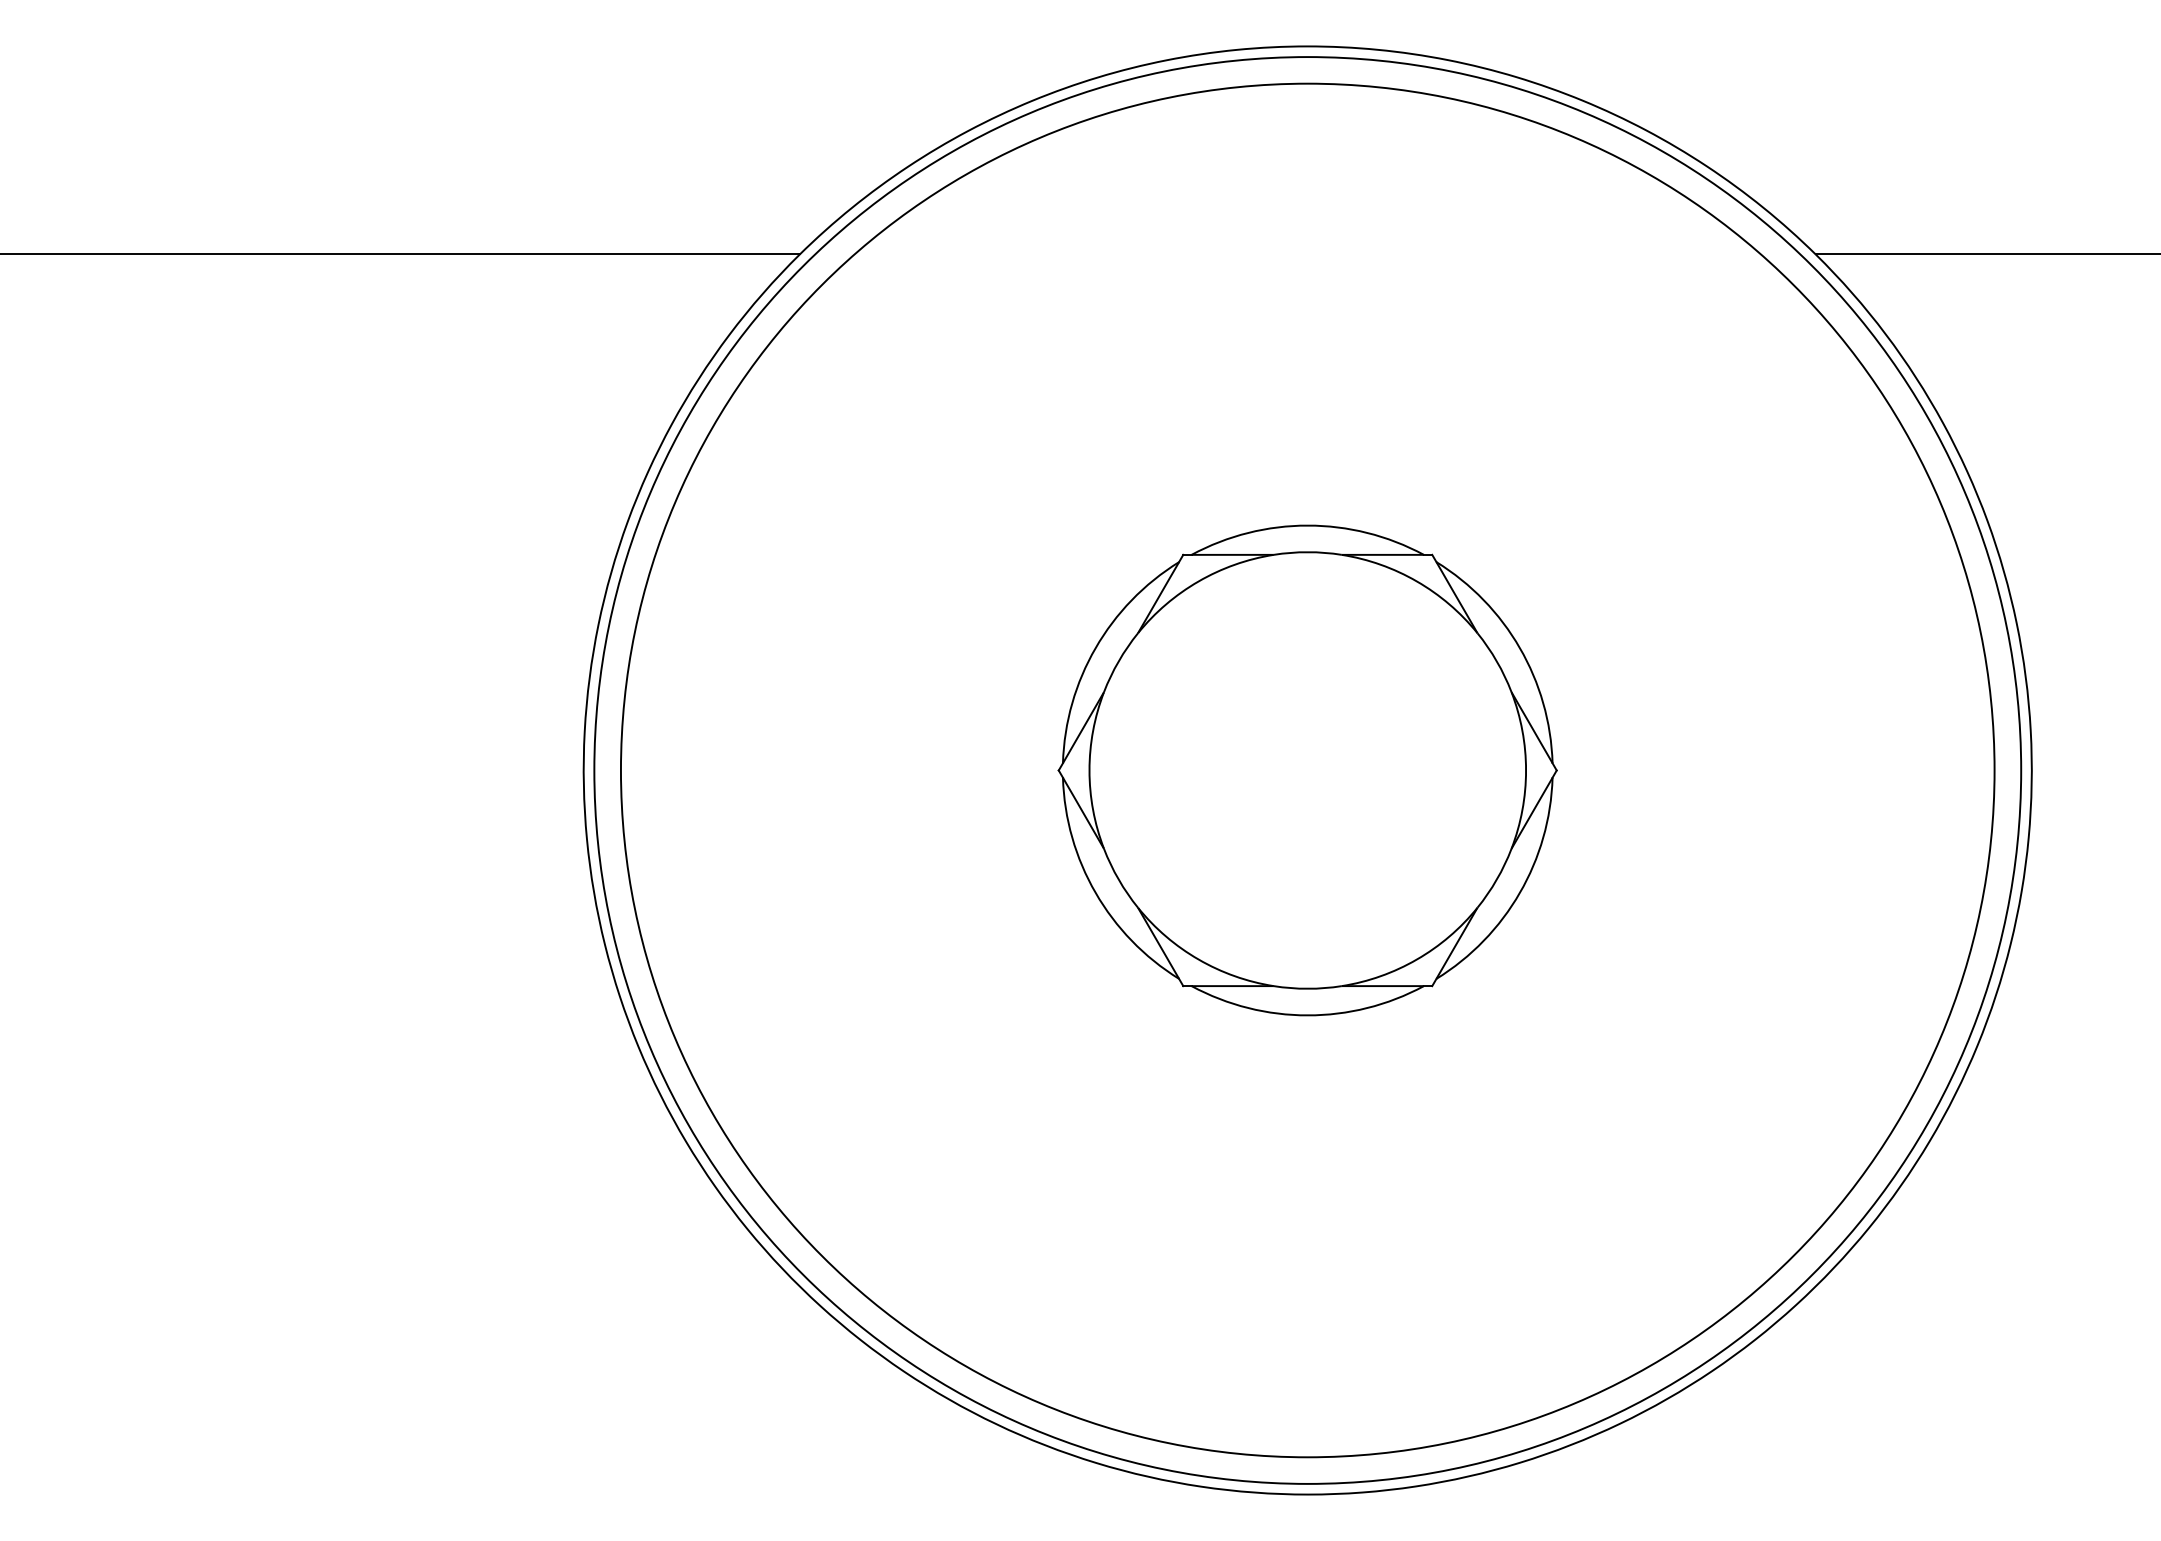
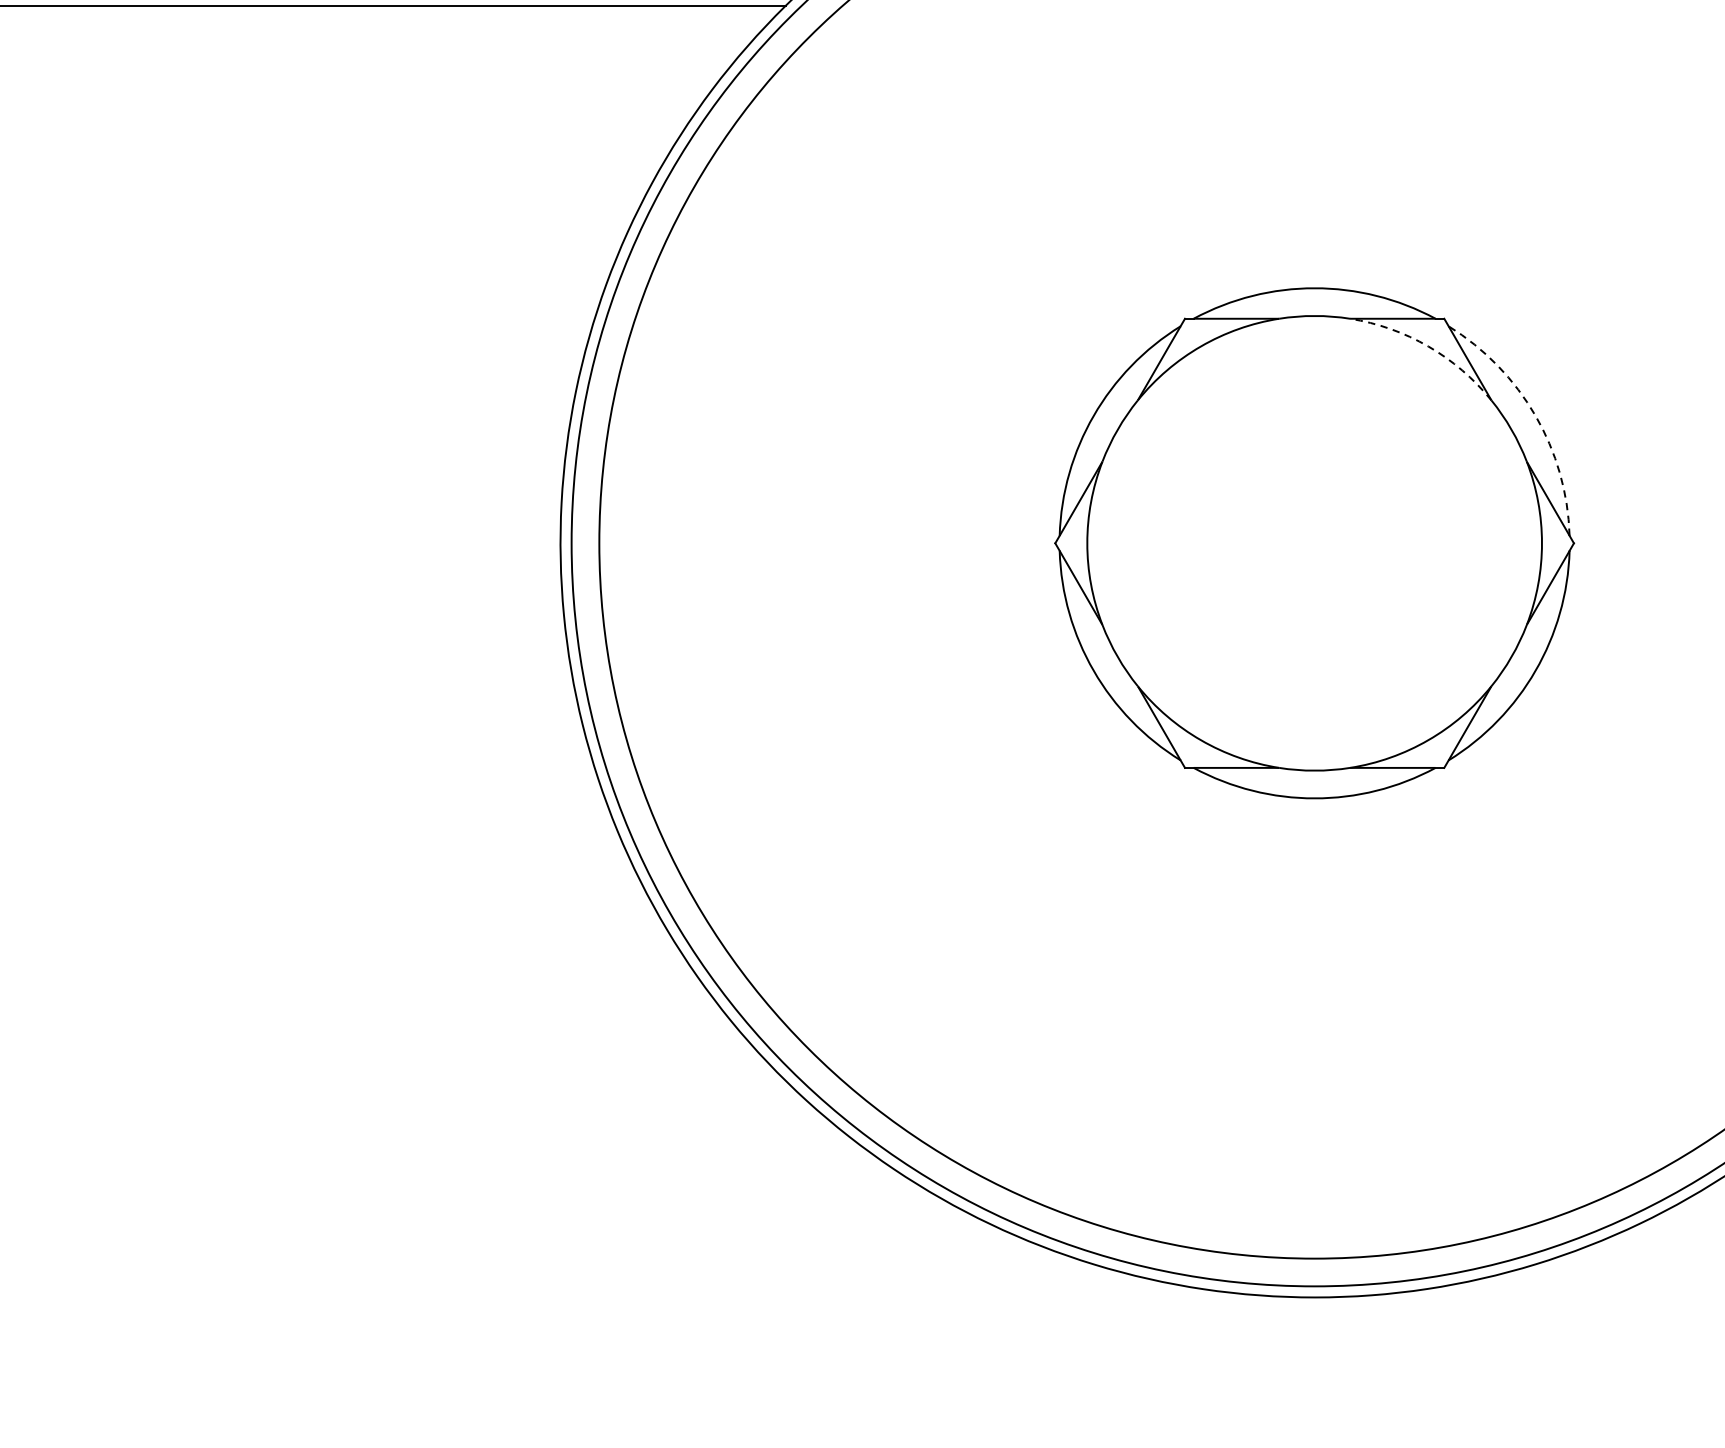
arc: (1416, 581) -> (1427, 346), solid -> dashed
arc: (1519, 648) -> (1535, 416), solid -> dashed

